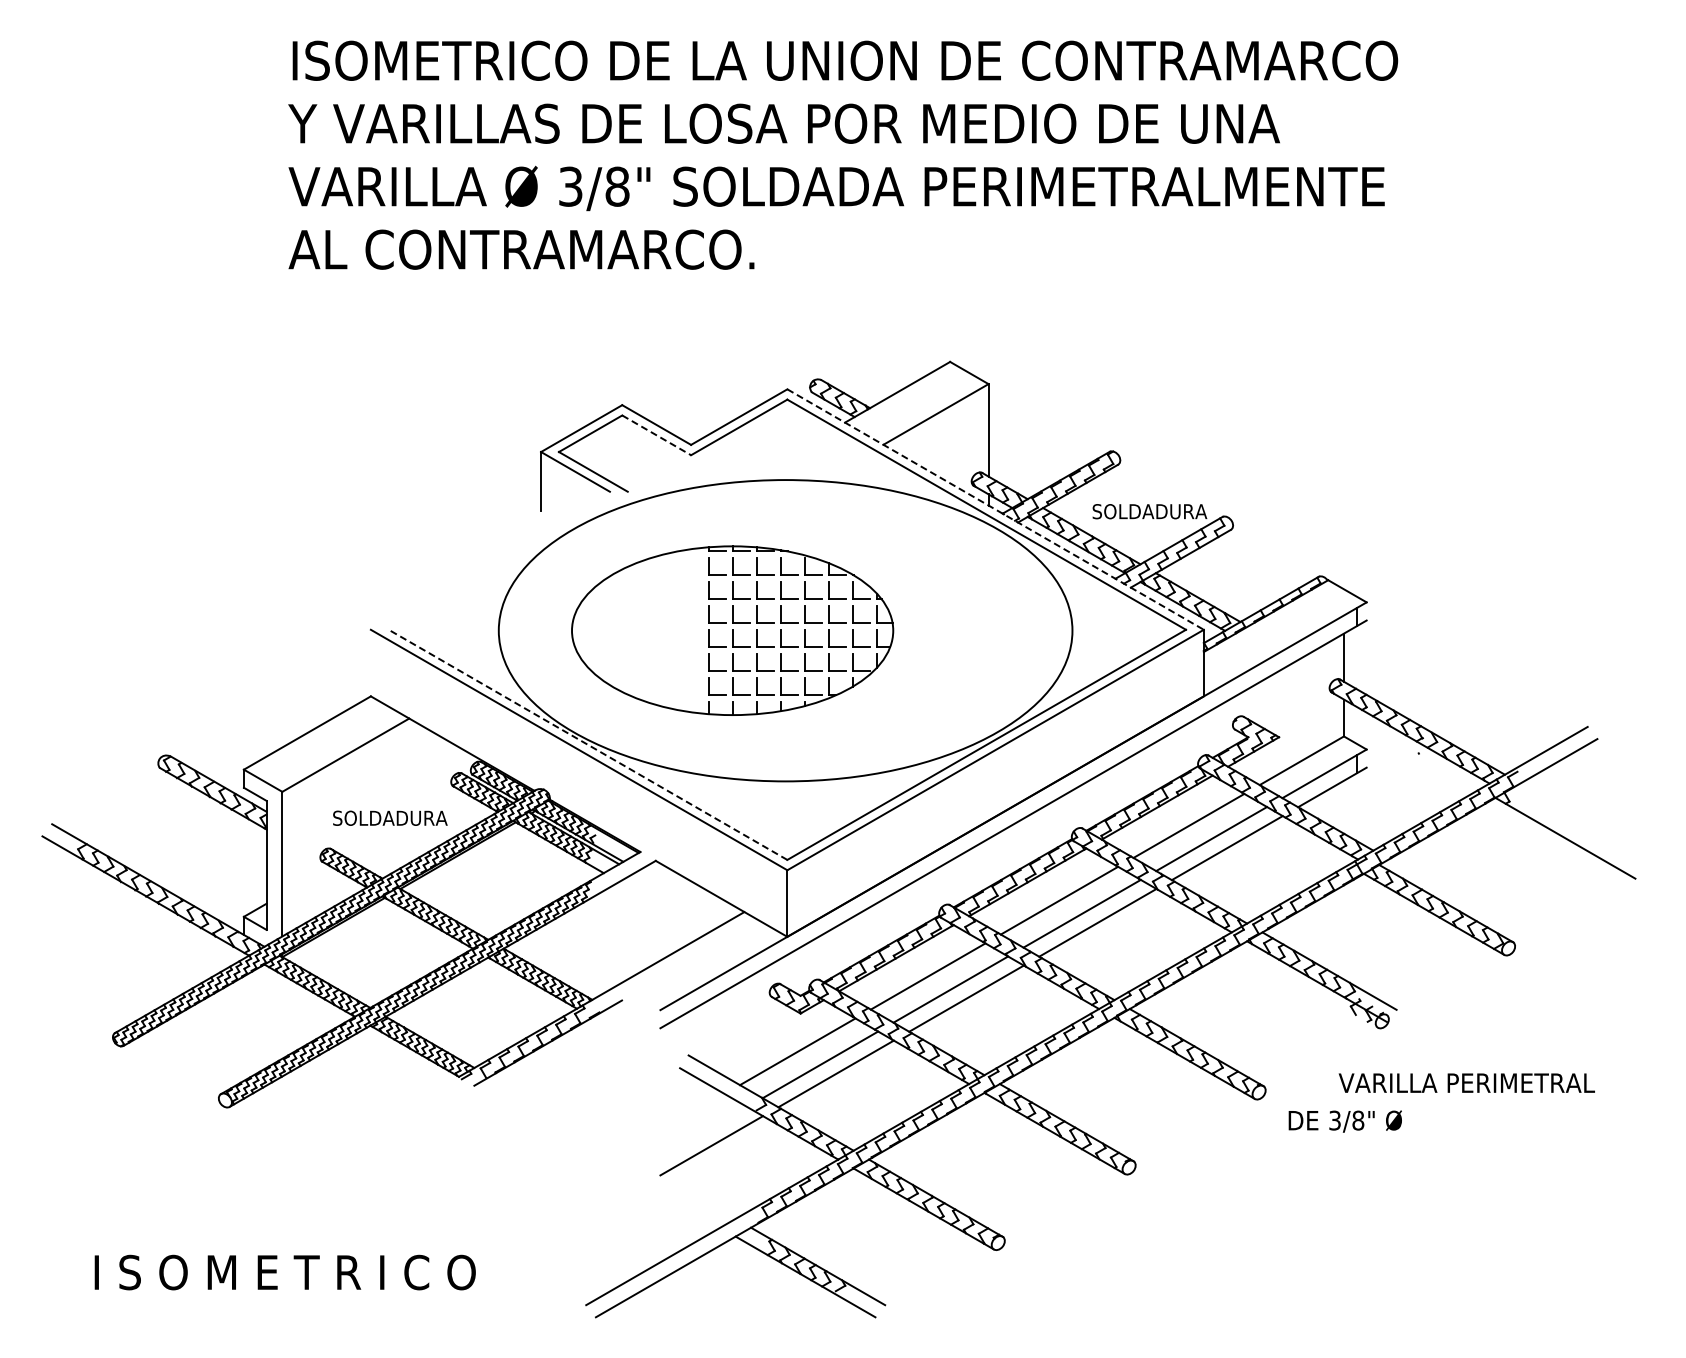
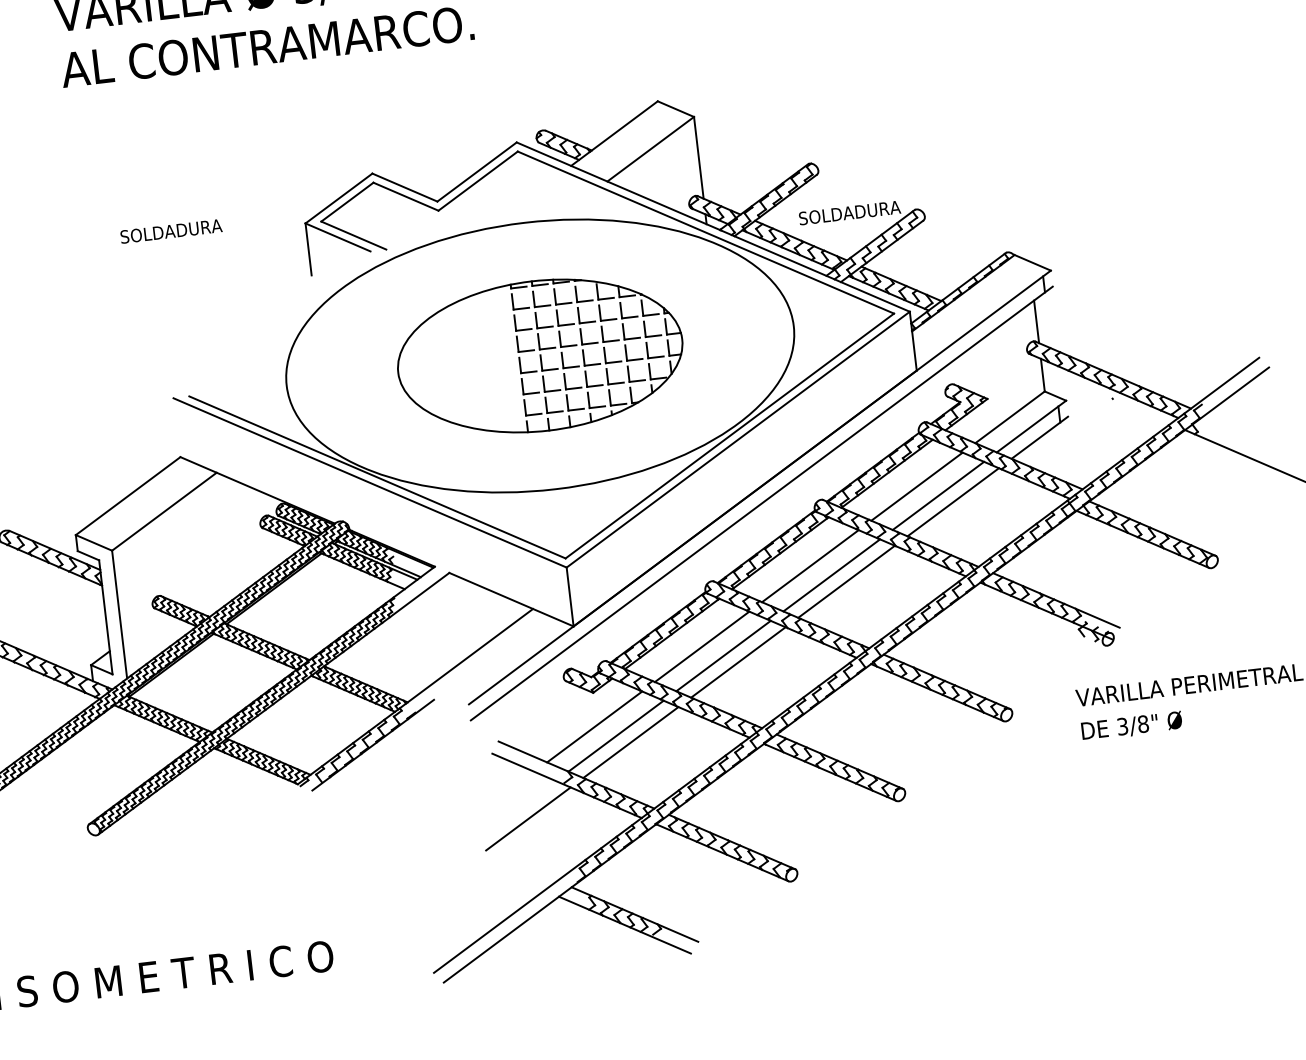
line: (656, 435) -> (405, 196), dashed -> solid
line: (996, 509) -> (714, 226), dashed -> solid
part: (732, 630) -> (540, 355), moved
line: (587, 744) -> (376, 477), dashed -> solid
text: (390, 817) -> (171, 230), moved
text: (1344, 1121) -> (1131, 726), moved

